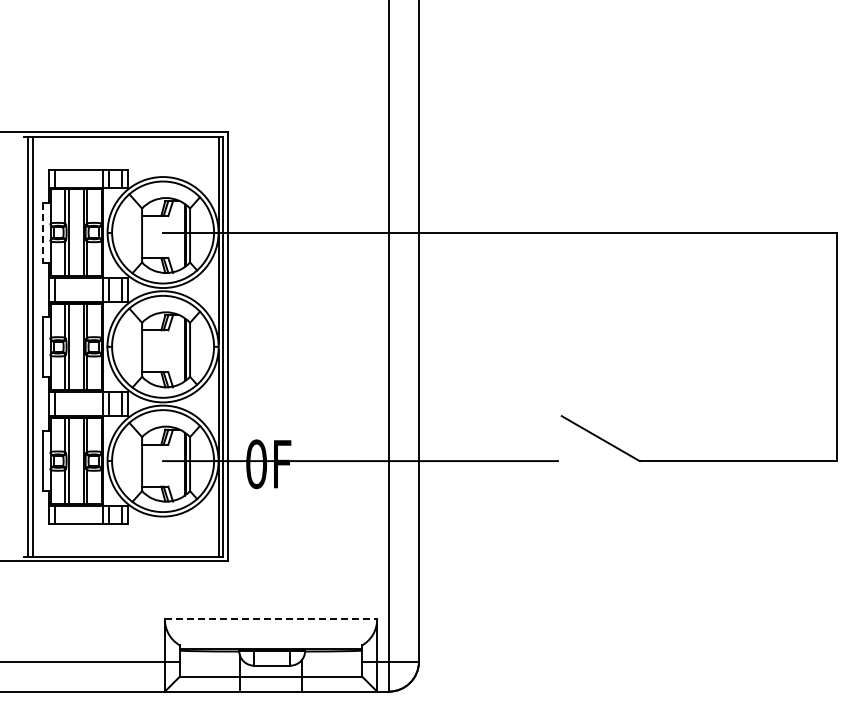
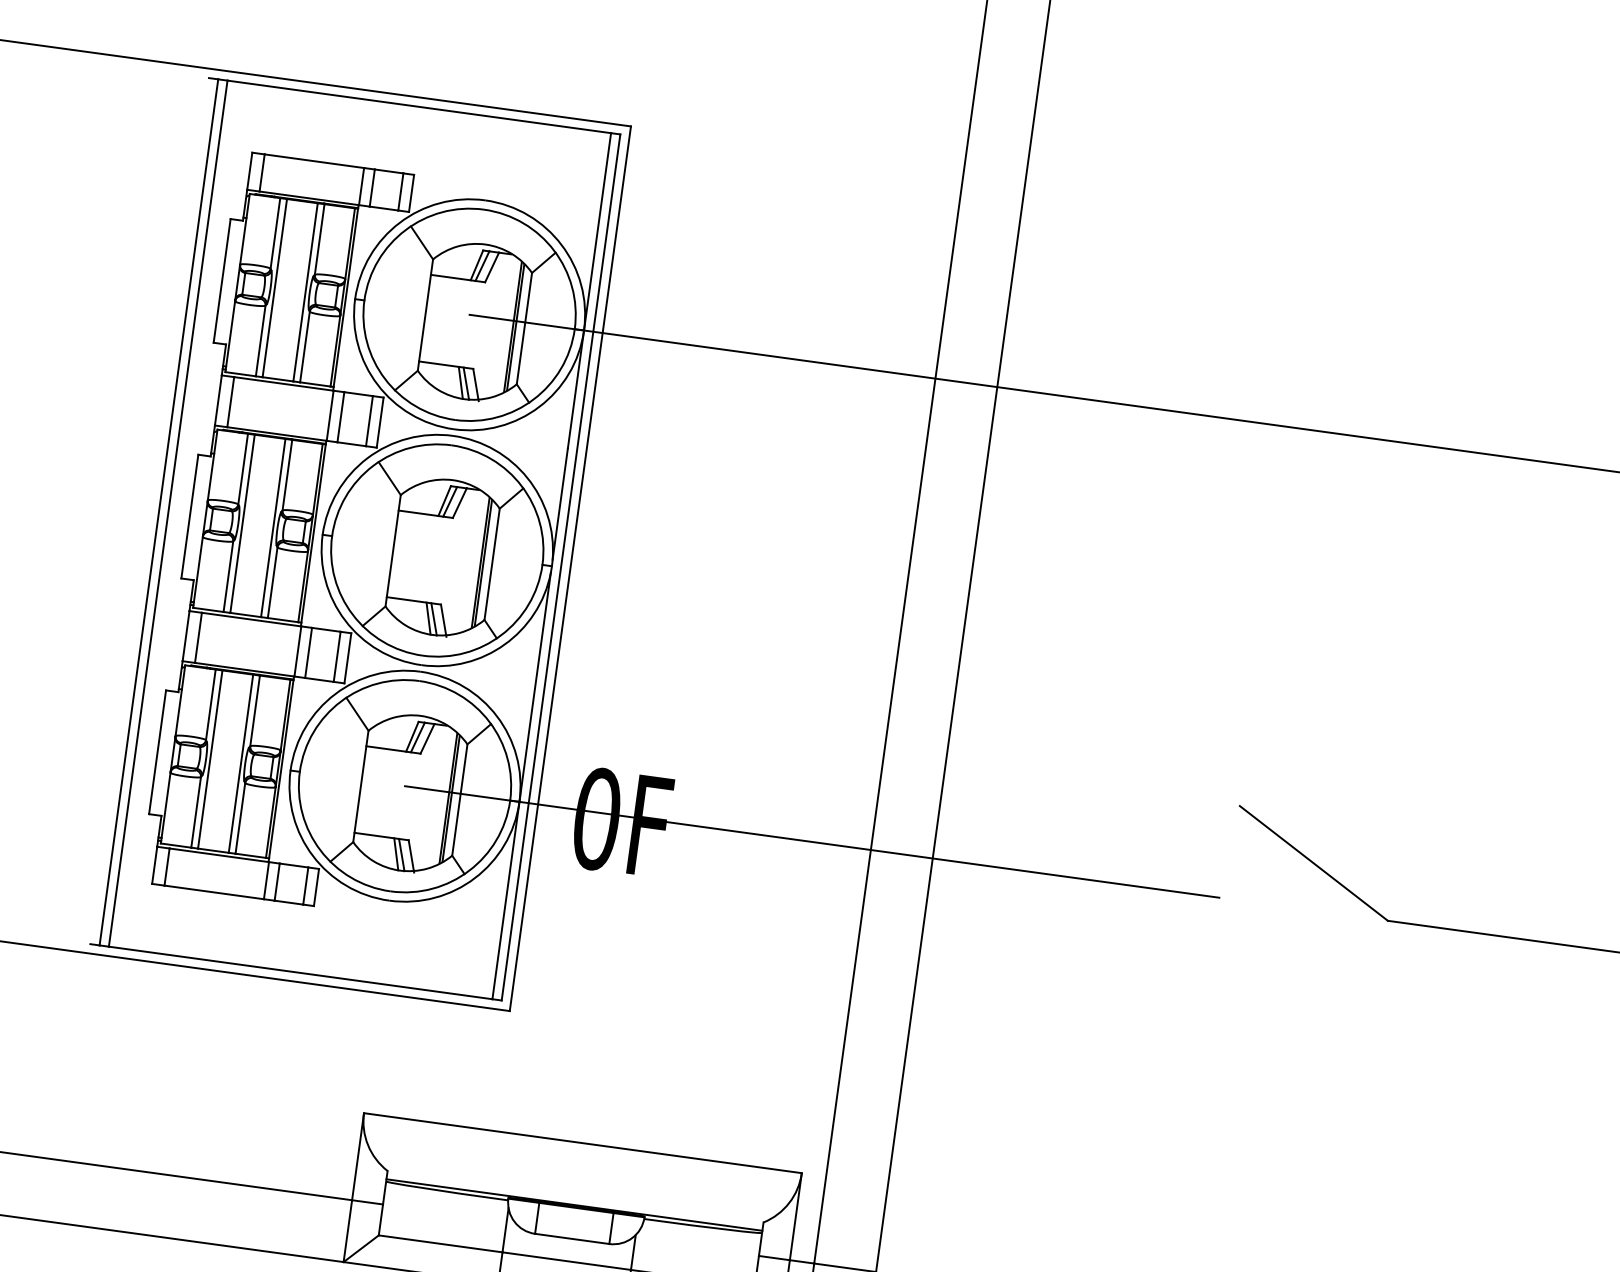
line: (43, 232) -> (223, 280), dashed -> solid
line: (271, 619) -> (583, 1143), dashed -> solid

